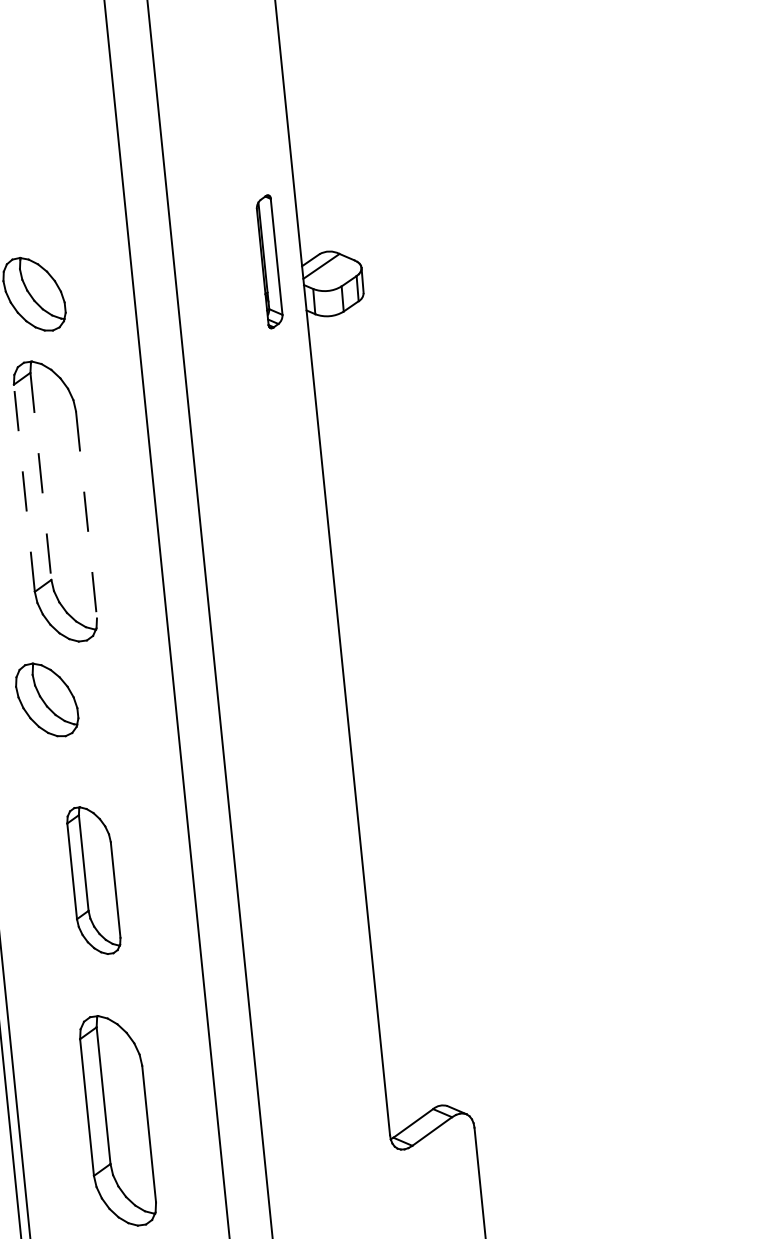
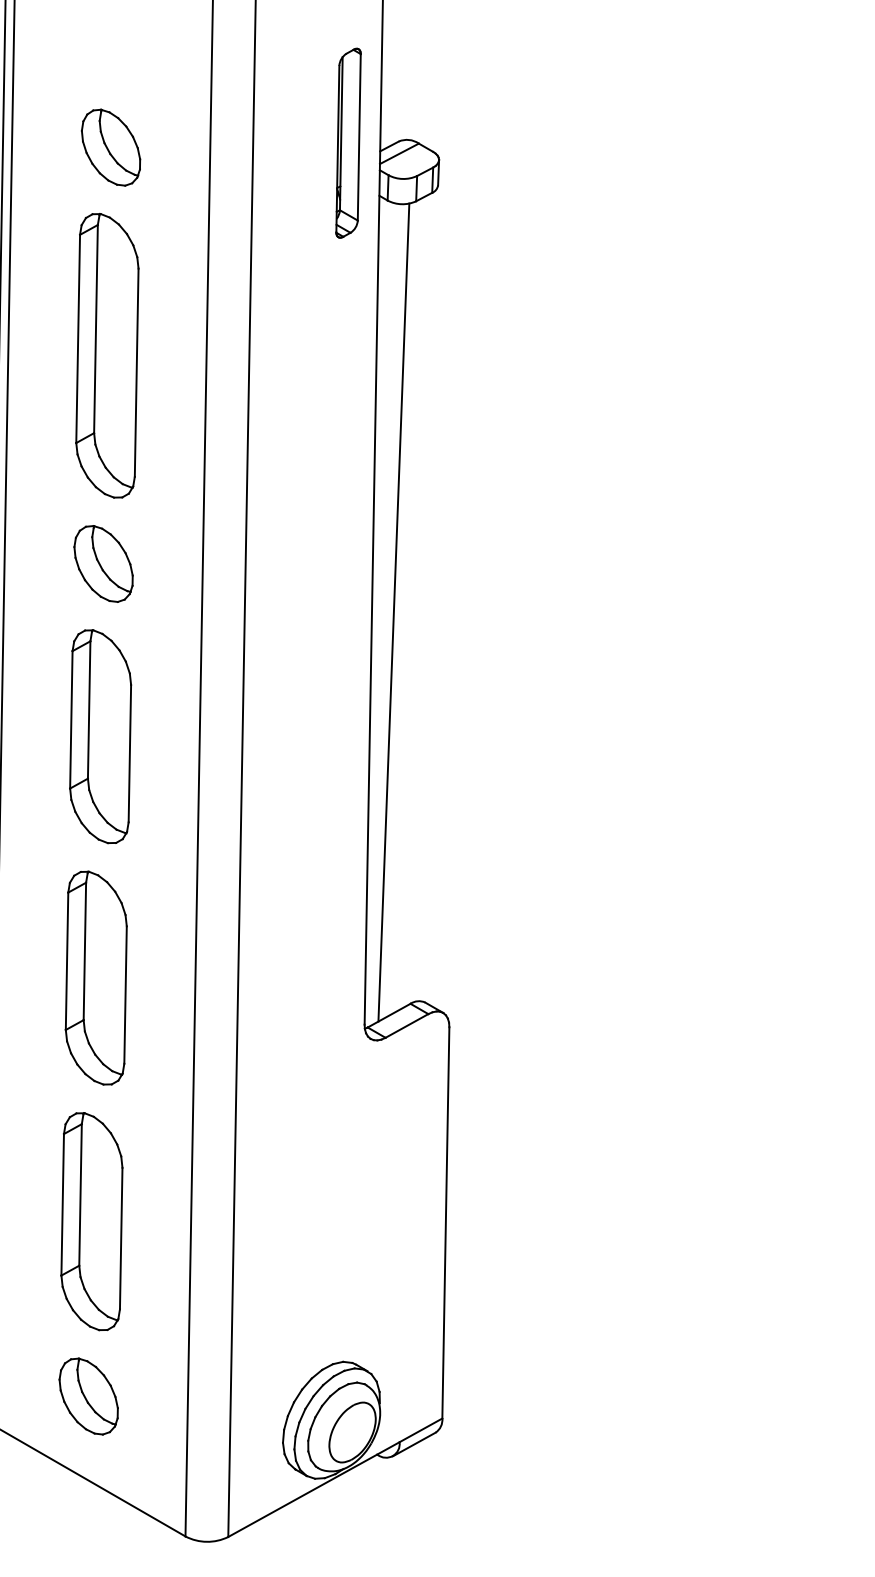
part: (269, 261) -> (348, 142), size x1.43
line: (40, 476) -> (95, 329), dashed -> solid
line: (24, 487) -> (78, 338), dashed -> solid
line: (86, 515) -> (136, 373), dashed -> solid
part: (46, 699) -> (103, 563), moved
line: (369, 722) -> (393, 612), added
part: (93, 880) -> (100, 736), size x1.43

